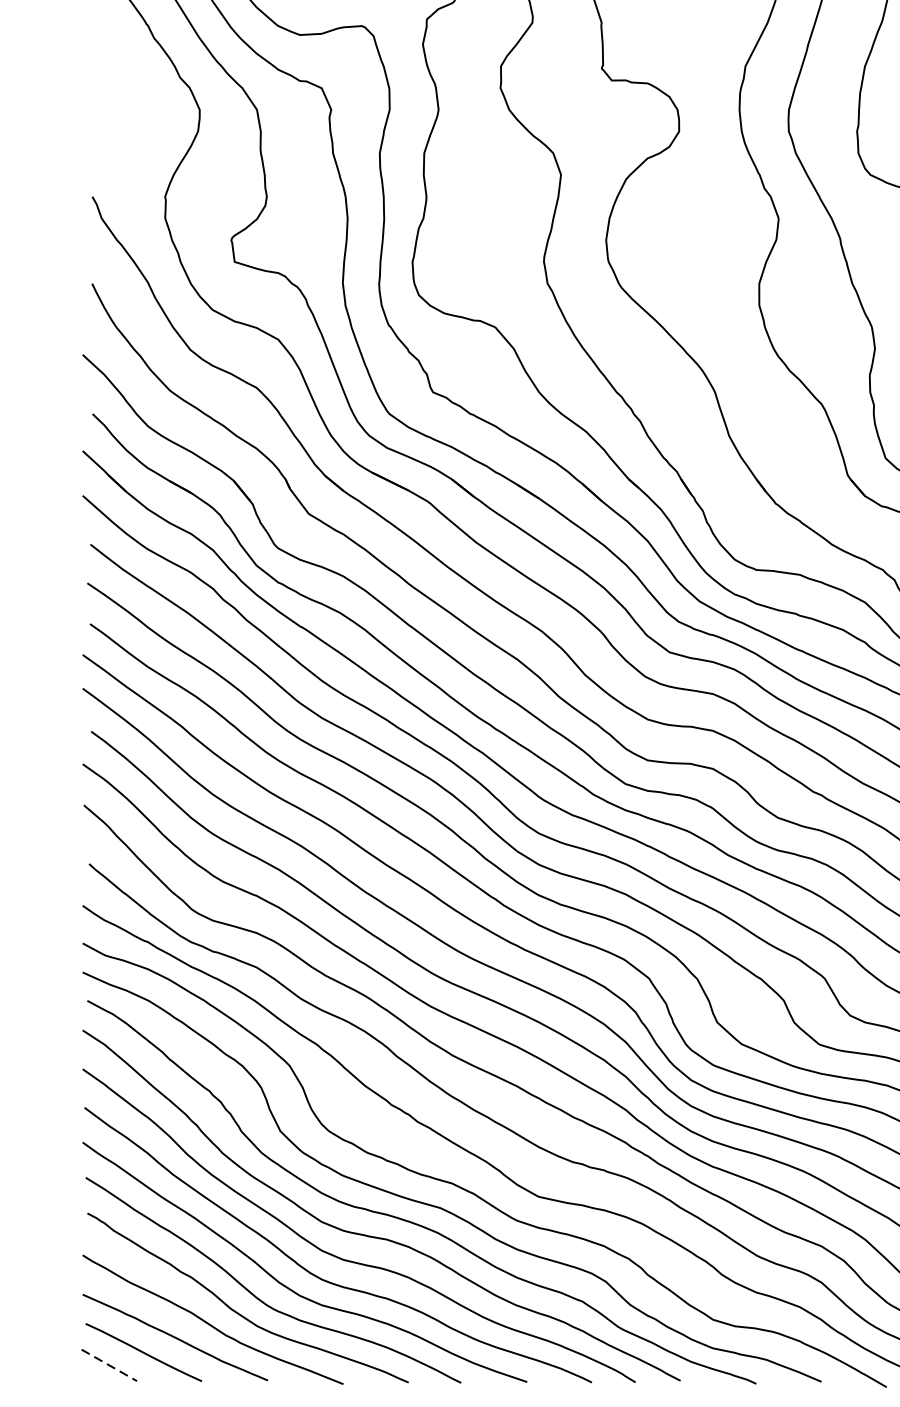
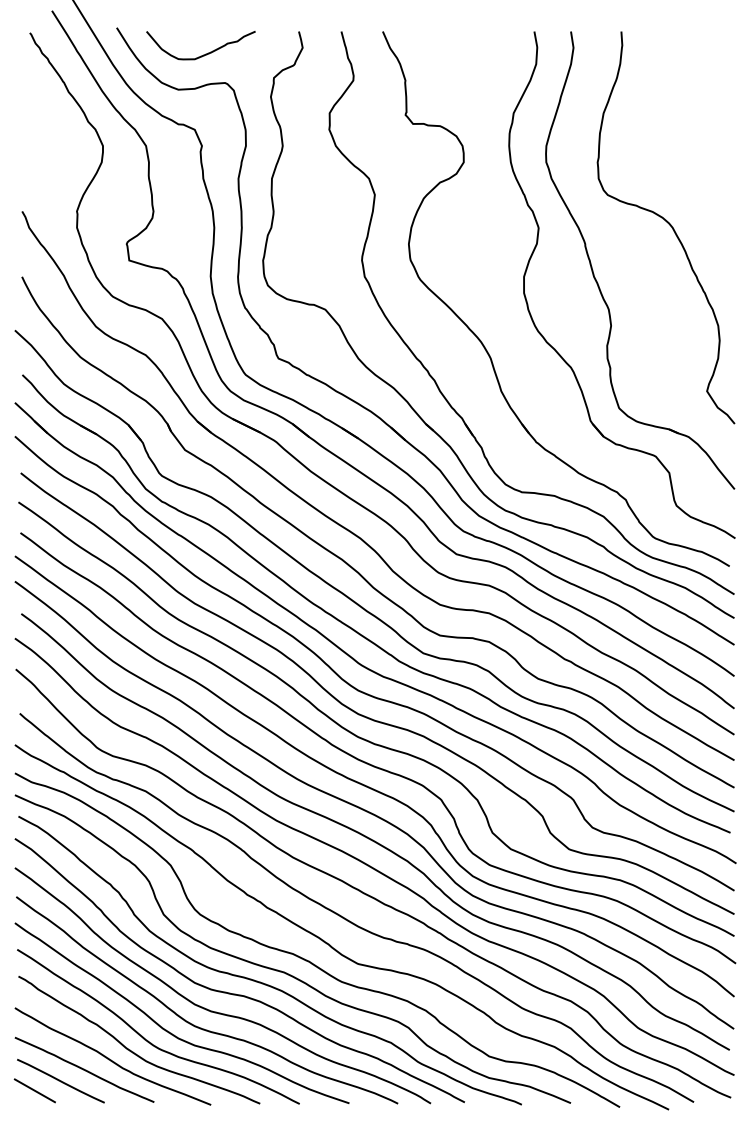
line: (108, 1364) -> (34, 1090), dashed -> solid

